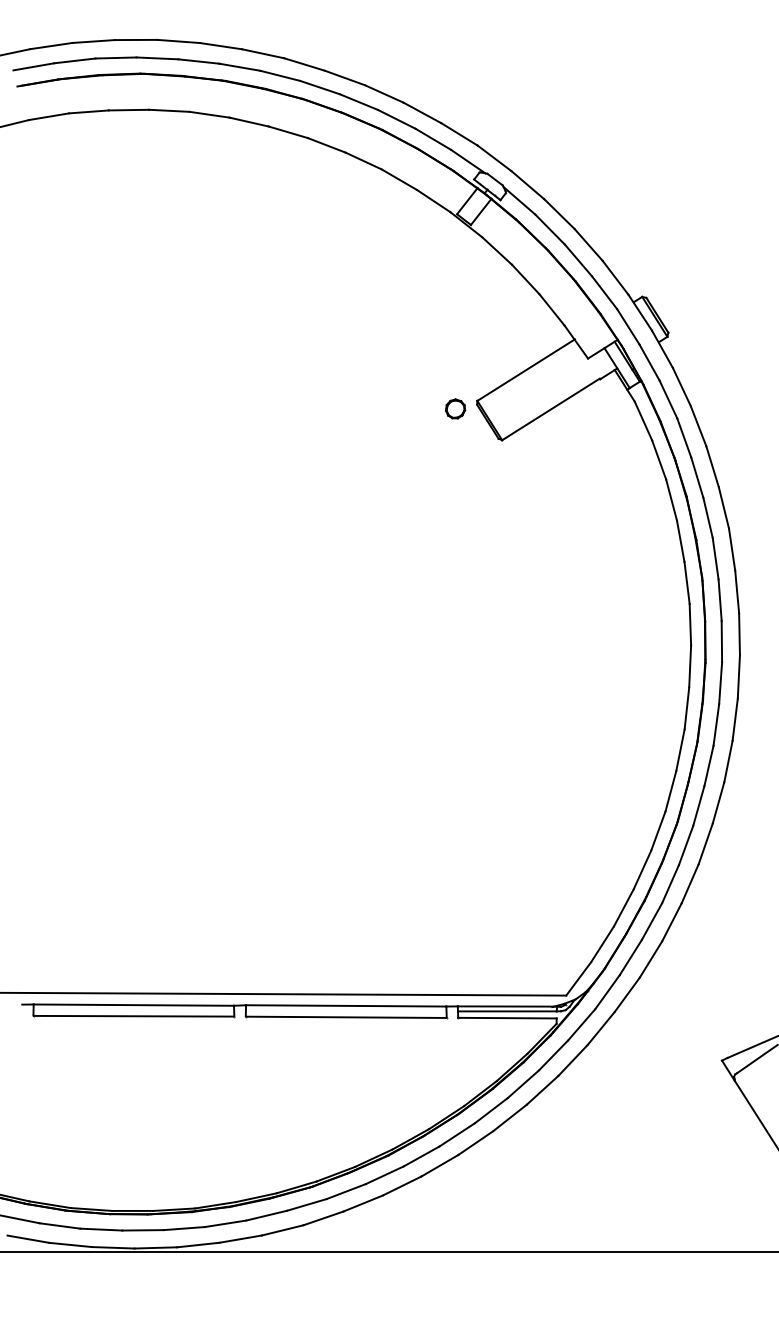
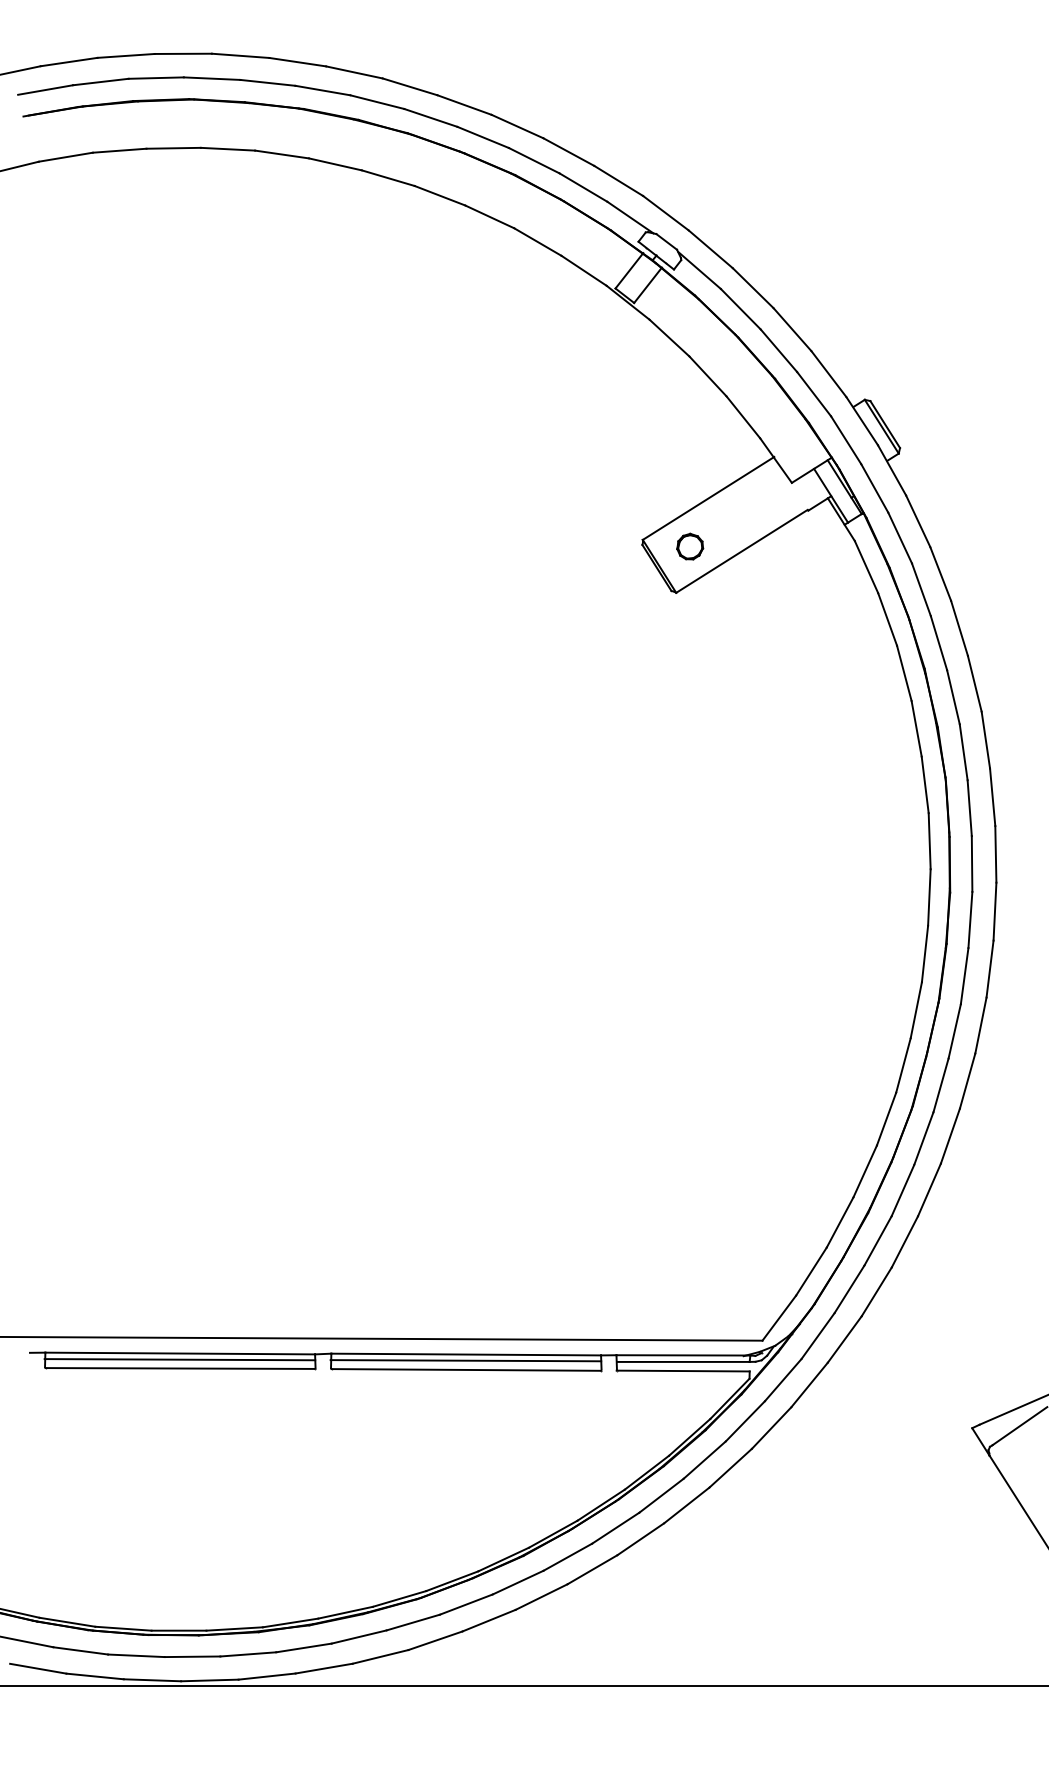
part: (455, 408) -> (690, 546), moved
line: (133, 1009) -> (179, 1359), added
line: (345, 1010) -> (465, 1360), added

